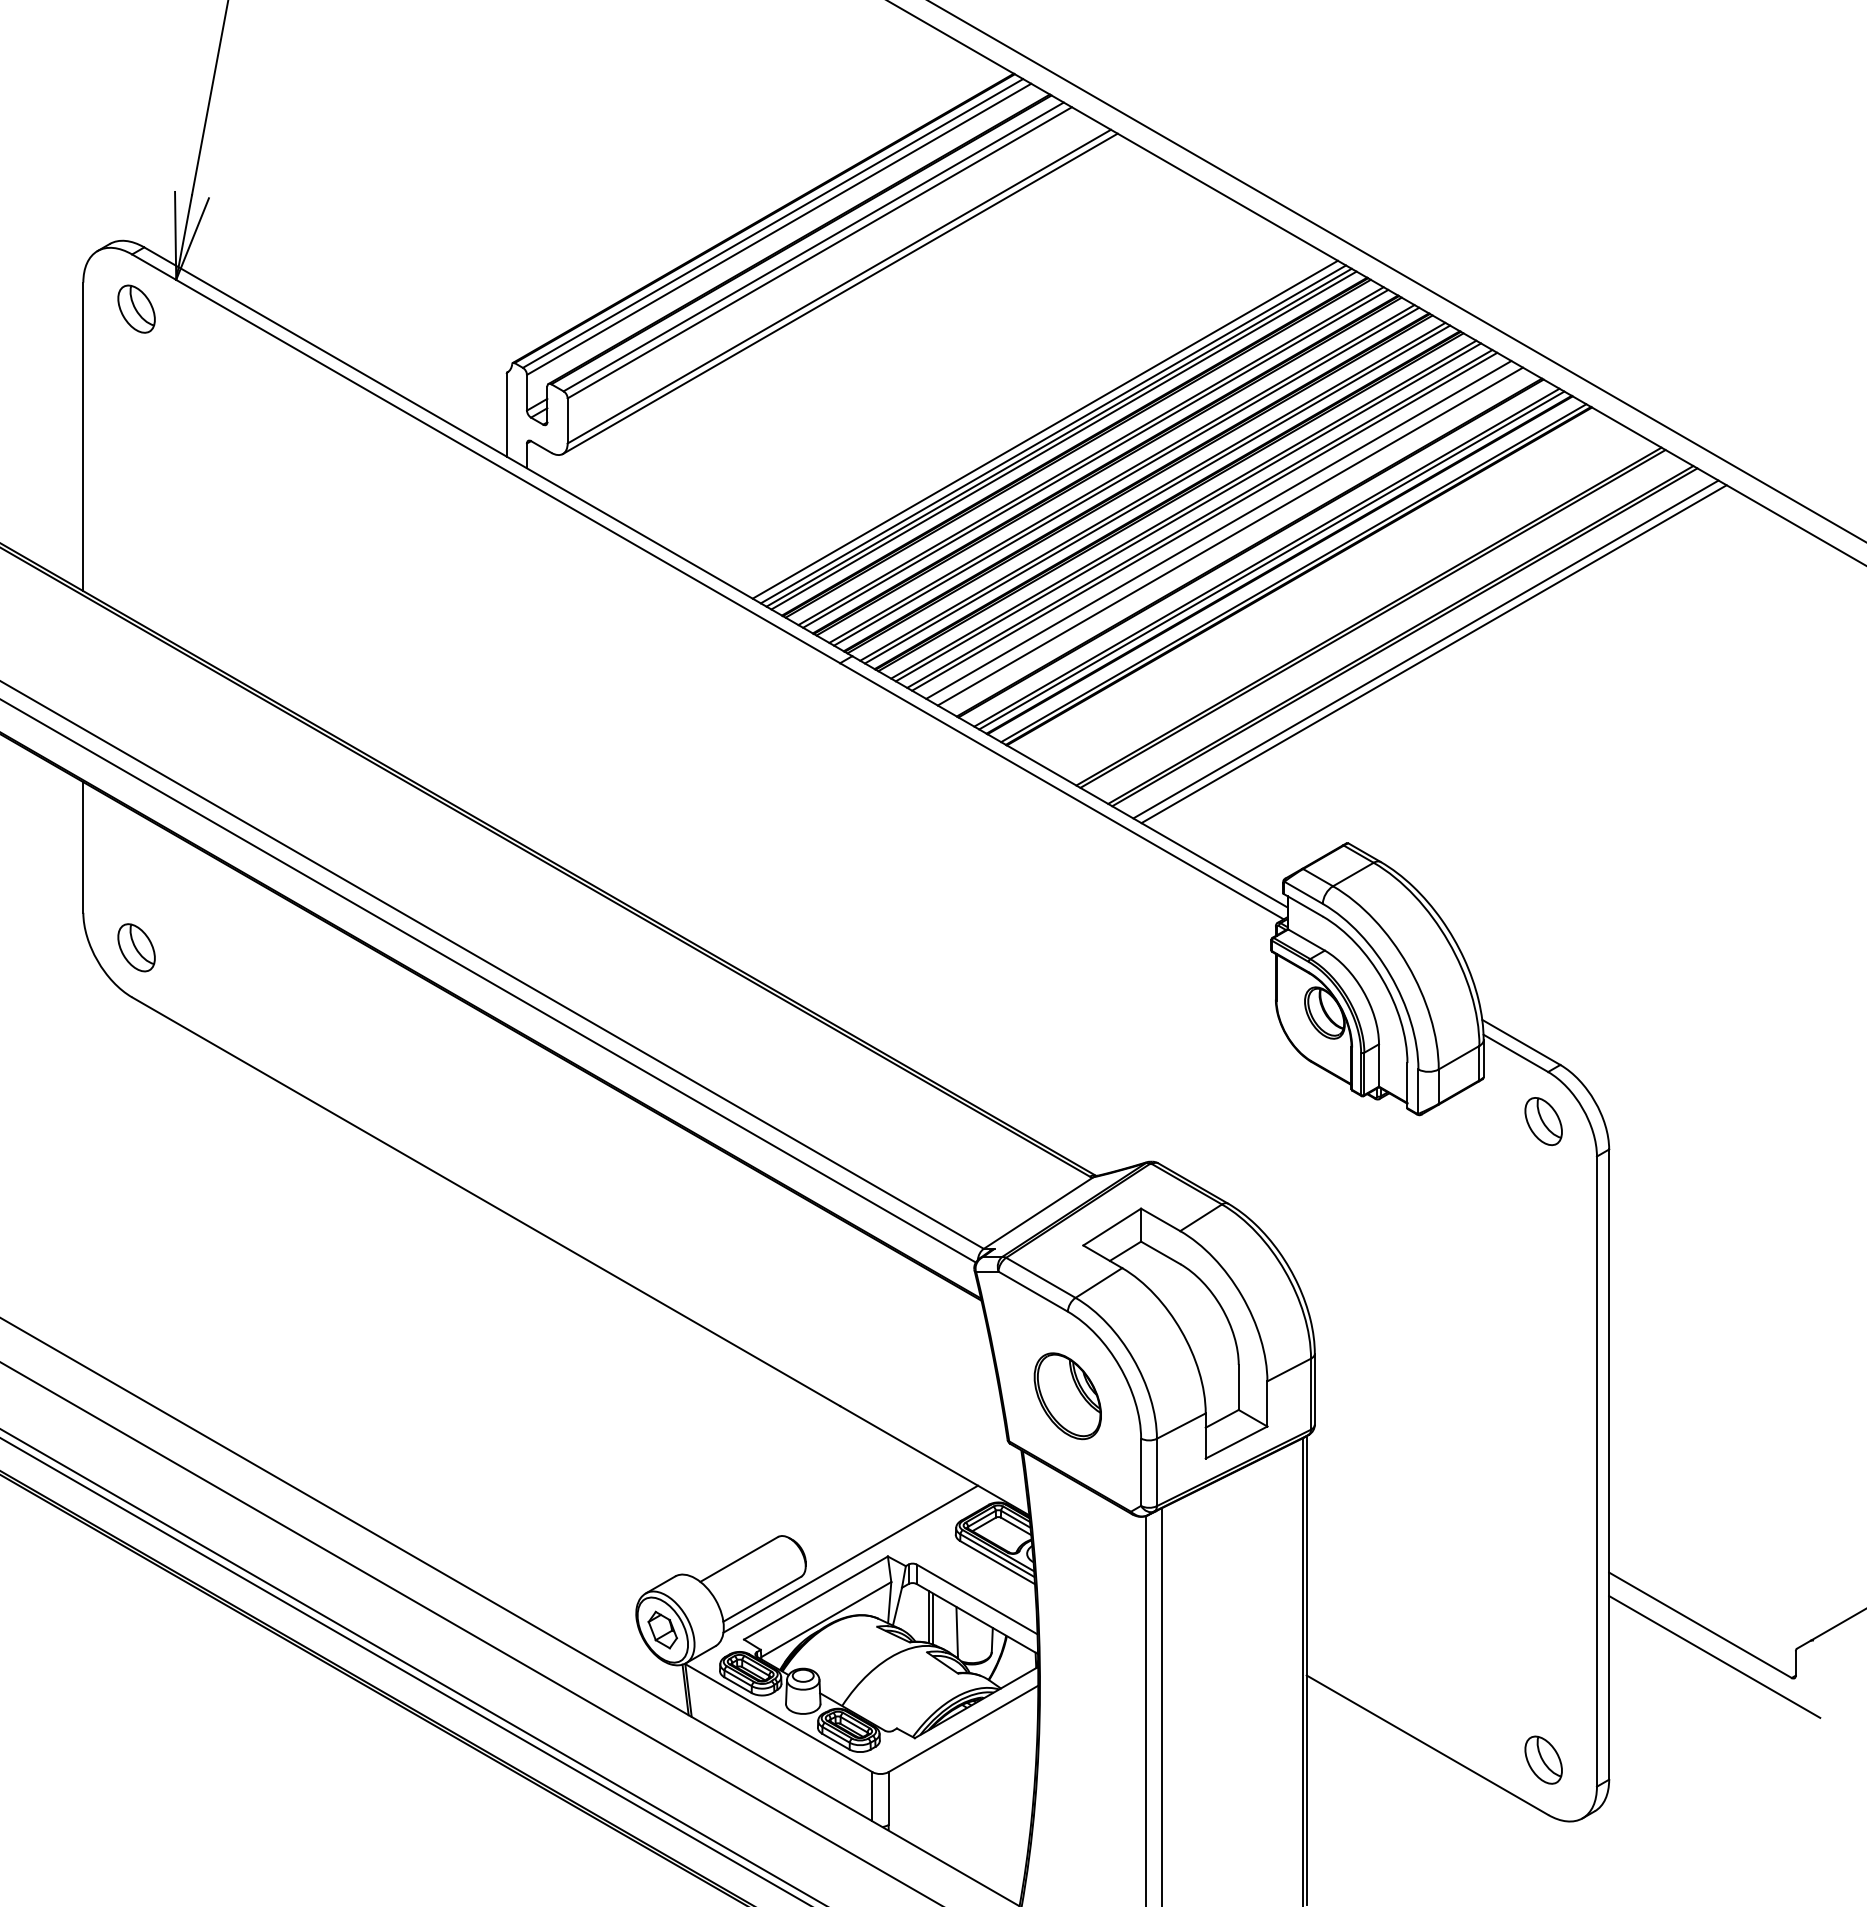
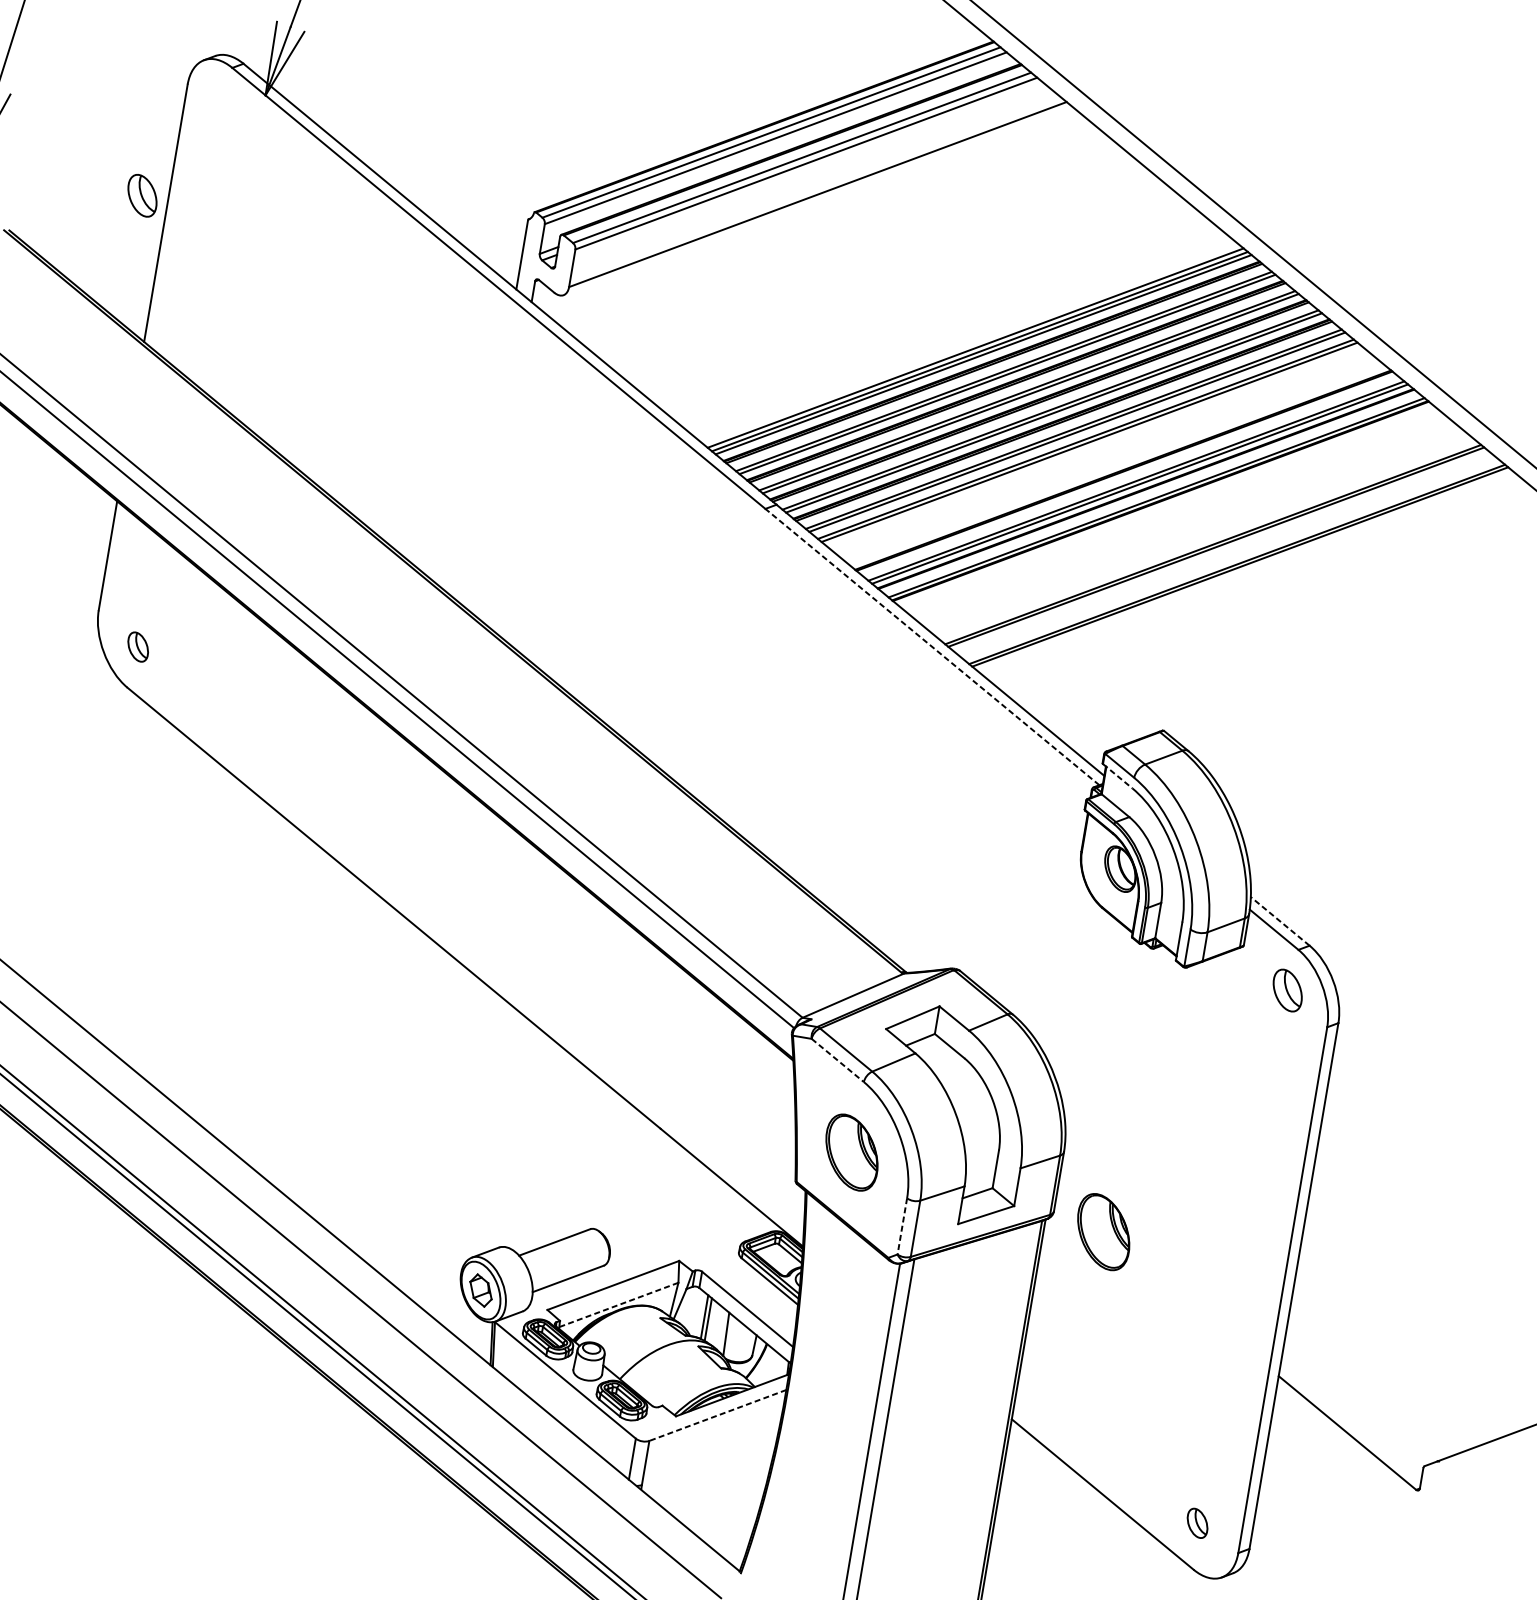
line: (839, 293) -> (817, 200), removed
part: (136, 308) -> (142, 195), moved
line: (1044, 429) -> (968, 342), removed
line: (1218, 529) -> (1099, 450), removed
line: (1230, 536) -> (1108, 458), removed
line: (1425, 649) -> (1255, 580), removed
line: (1433, 654) -> (1261, 585), removed
line: (1061, 791) -> (932, 647), solid -> dashed
line: (1303, 905) -> (1117, 776), solid -> dashed
part: (136, 947) -> (138, 646), size x0.7
line: (1520, 1042) -> (1279, 921), solid -> dashed
line: (1033, 1291) -> (838, 1060), solid -> dashed
part: (1376, 1439) -> (1103, 1232), added
line: (1141, 1472) -> (902, 1226), solid -> dashed
line: (850, 1558) -> (647, 1257), removed
line: (825, 1619) -> (618, 1304), solid -> dashed
line: (1714, 1656) -> (1354, 1461), removed
line: (963, 1729) -> (717, 1415), solid -> dashed
part: (1543, 1759) -> (1197, 1522), size x0.7

